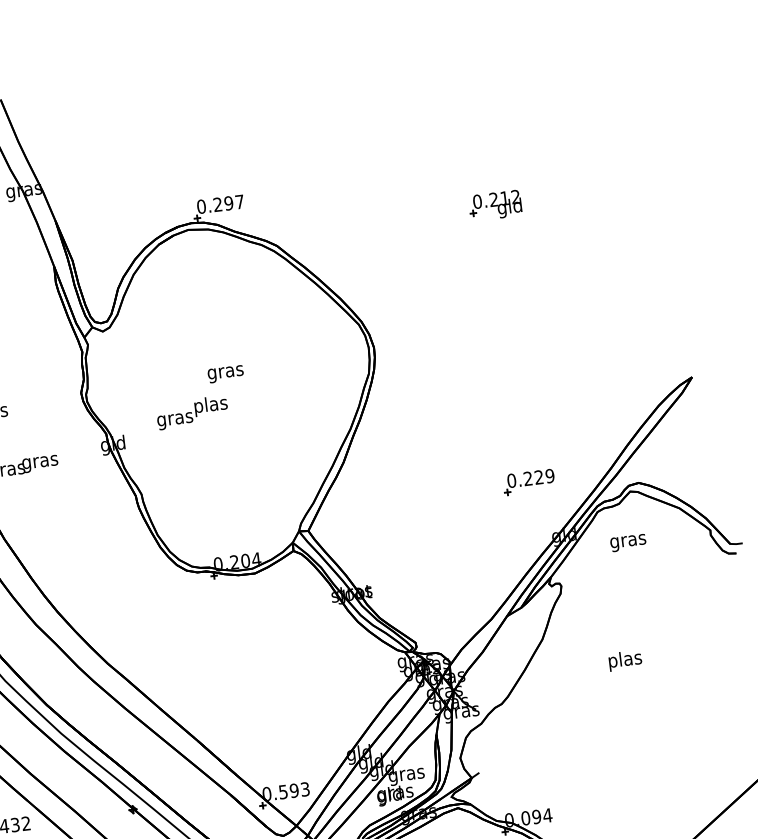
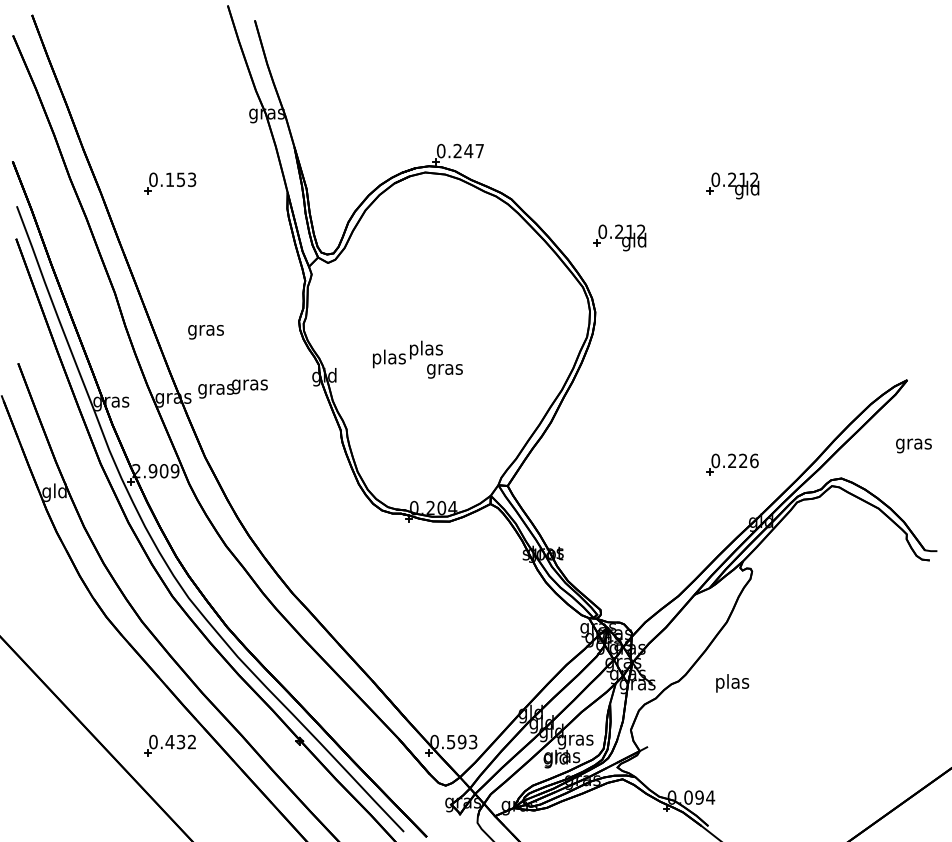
text: (228, 202) -> (468, 150), 0.297 -> 0.247
part: (389, 270) -> (619, 237), added
text: (225, 374) -> (444, 371), moved
text: (175, 418) -> (389, 358), gras -> plas
text: (550, 475) -> (754, 460), 0.229 -> 0.226
text: (627, 542) -> (913, 445), moved
text: (625, 660) -> (732, 683), moved

